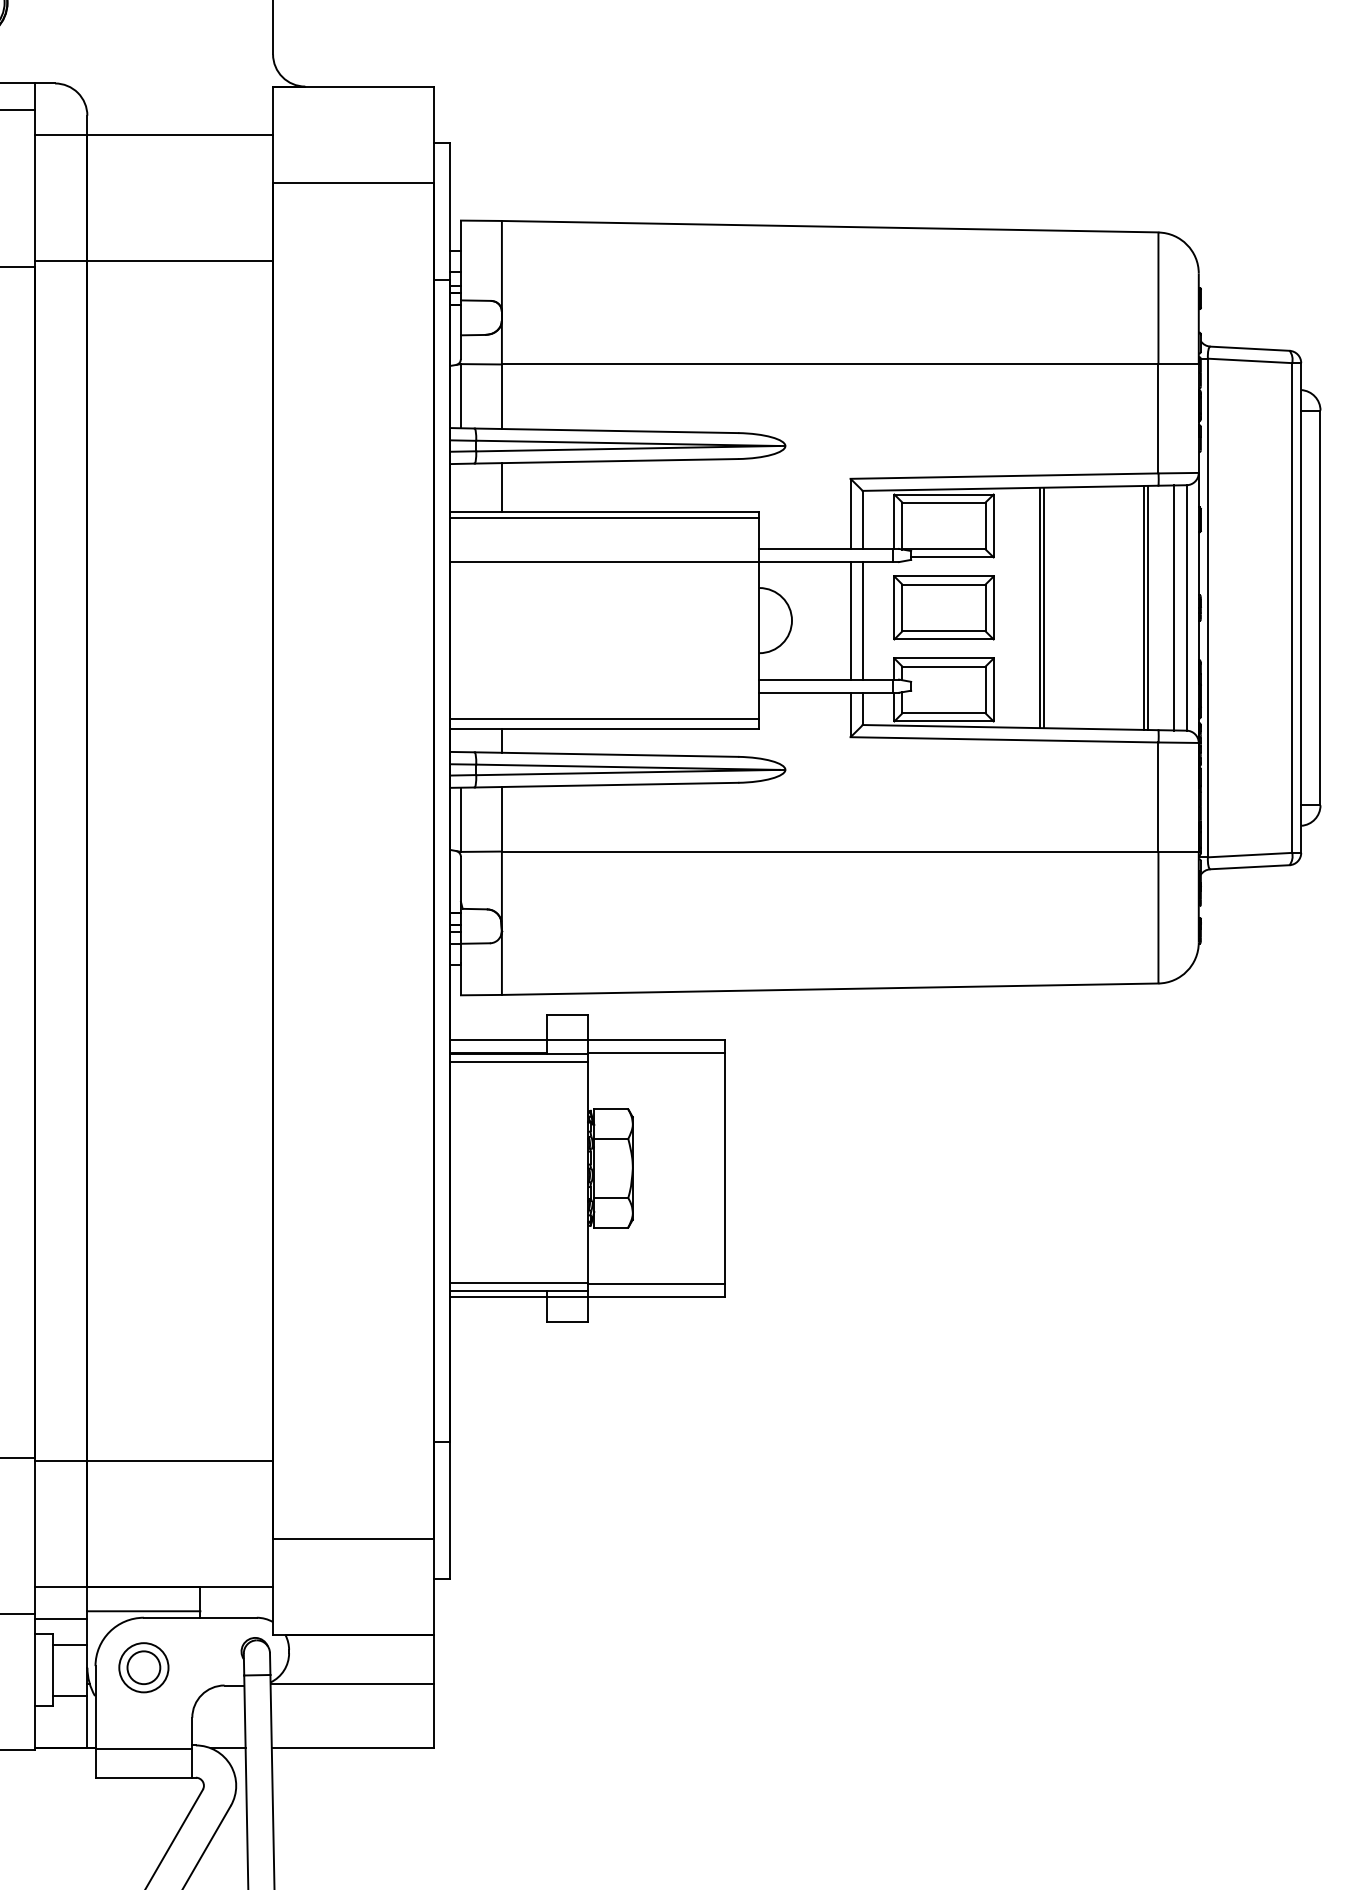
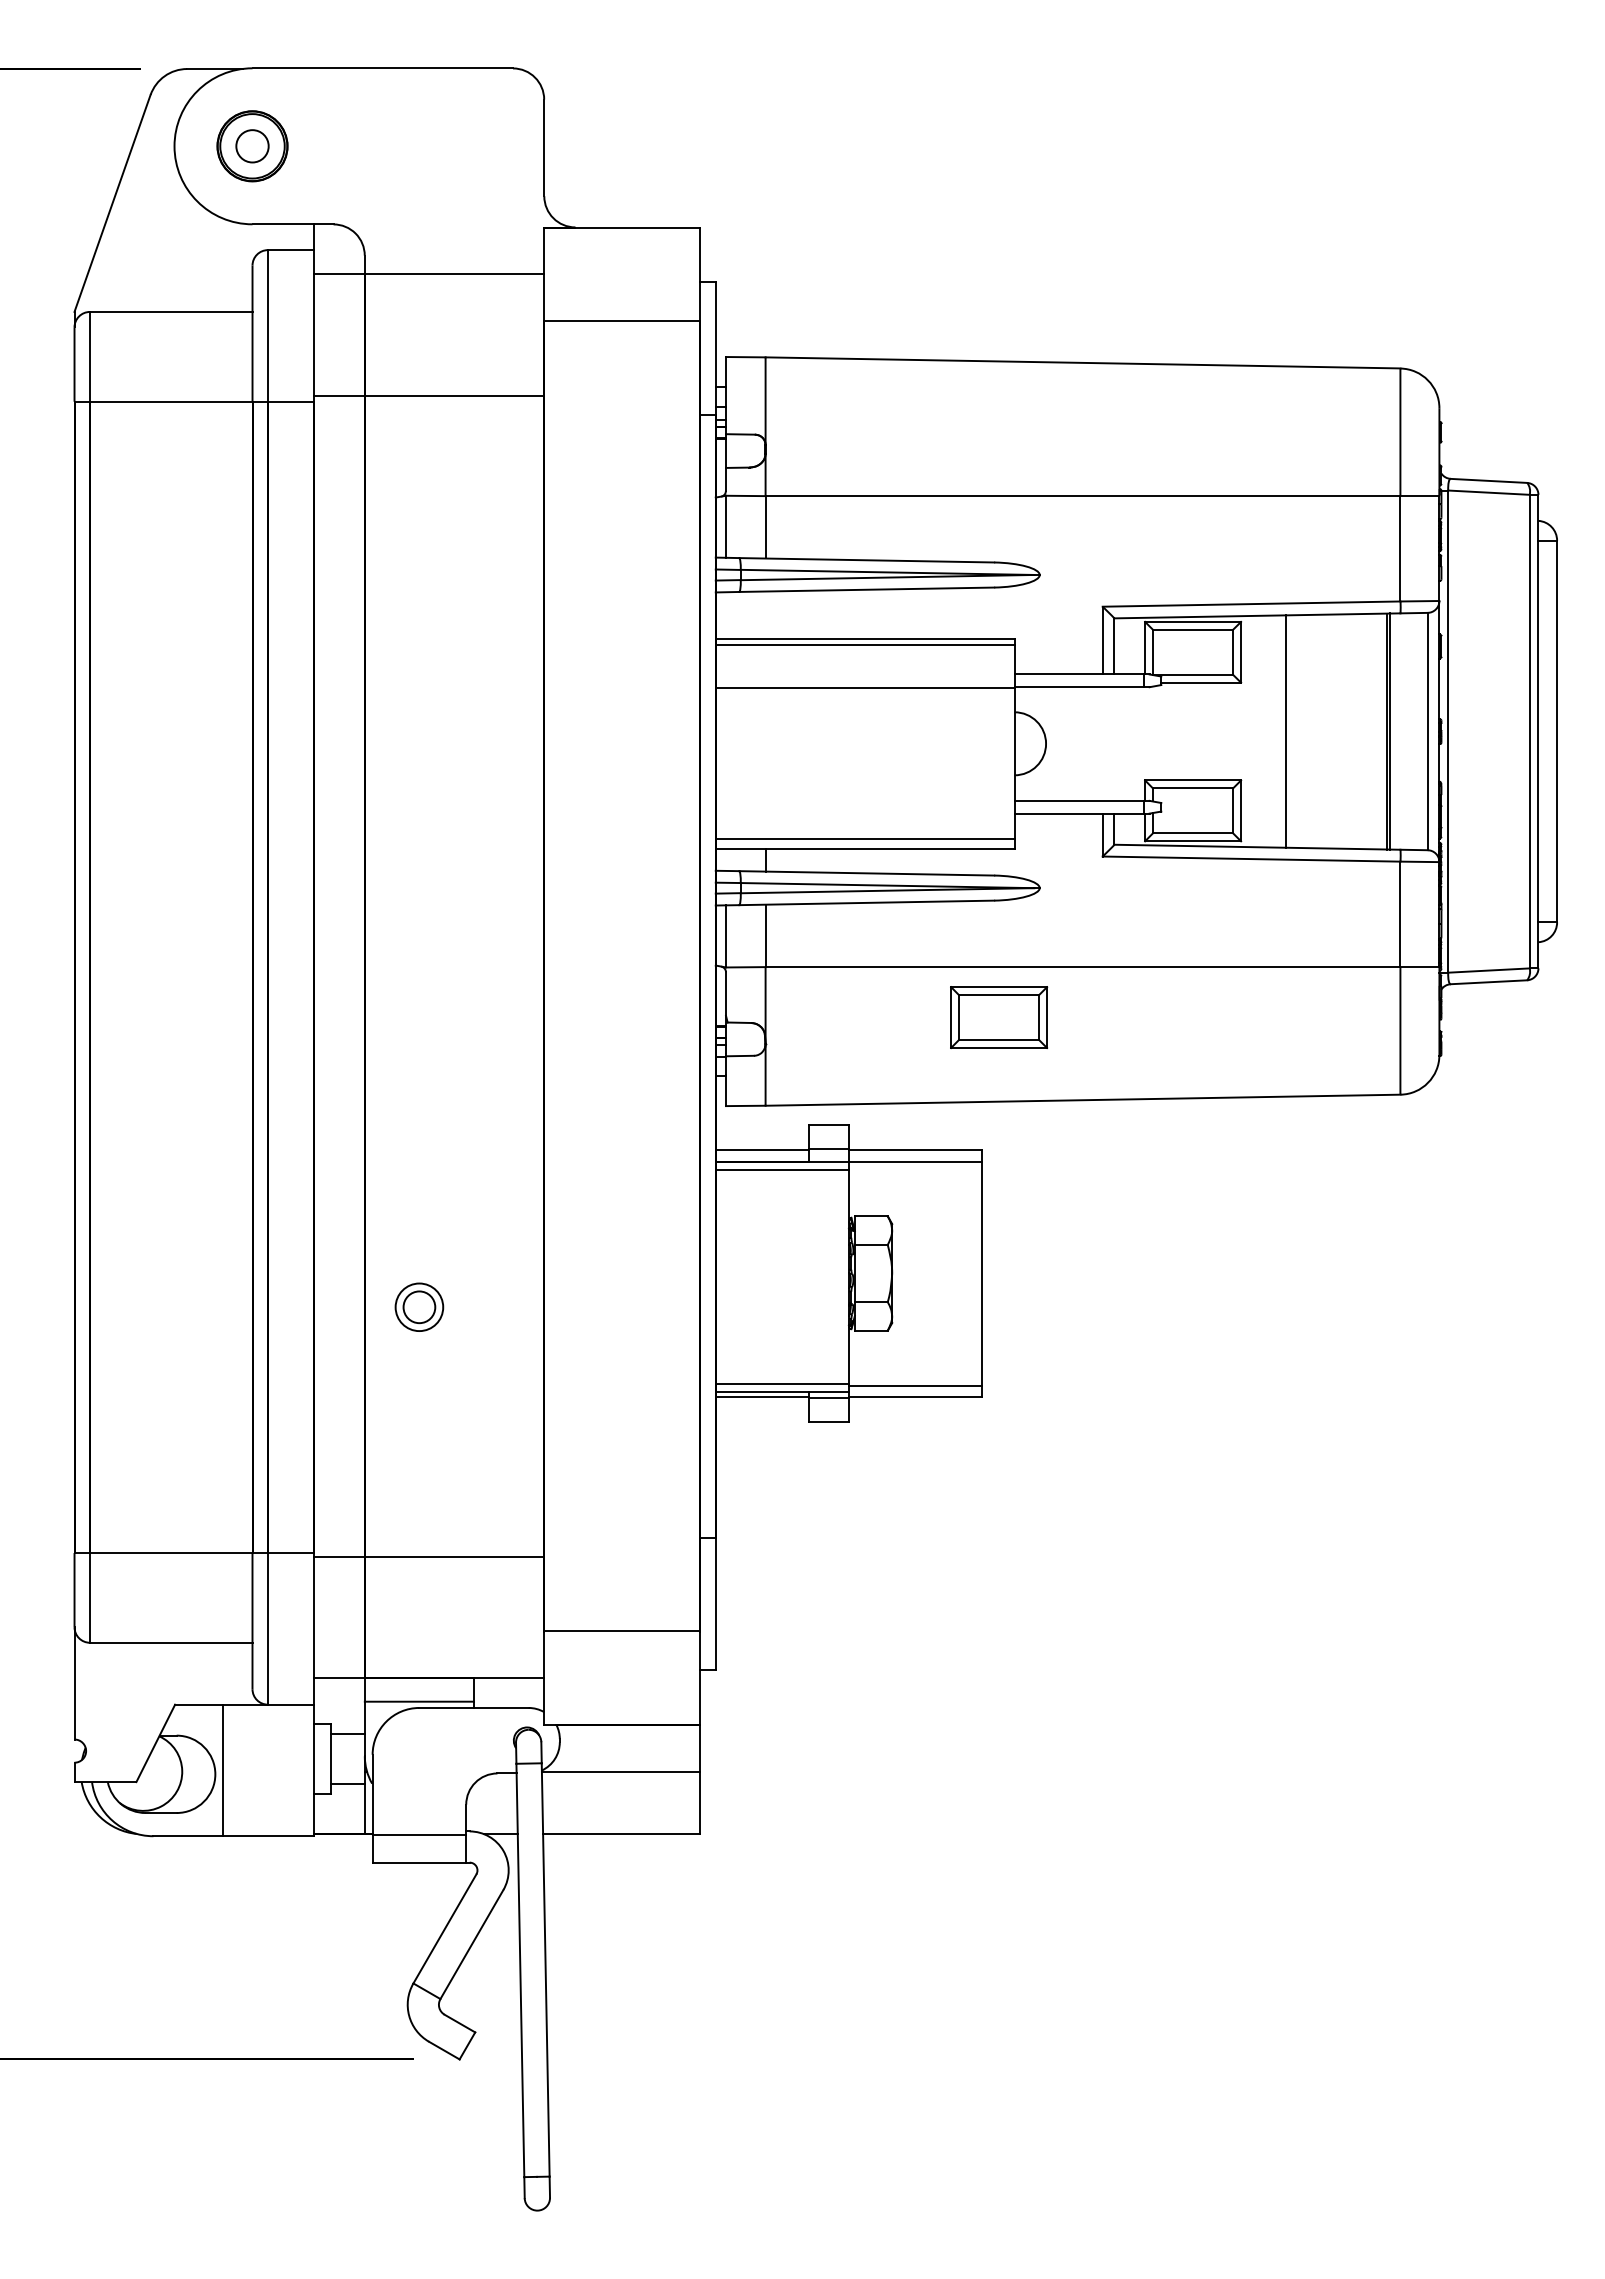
line: (501, 486) -> (765, 614), removed
part: (944, 607) -> (999, 1017), moved
line: (1044, 607) -> (1290, 731), removed
line: (1174, 607) -> (1415, 731), removed
line: (850, 620) -> (1102, 743), removed
line: (862, 620) -> (1114, 743), removed
line: (61, 1619) -> (339, 1709), removed
part: (143, 1666) -> (419, 1306), moved

